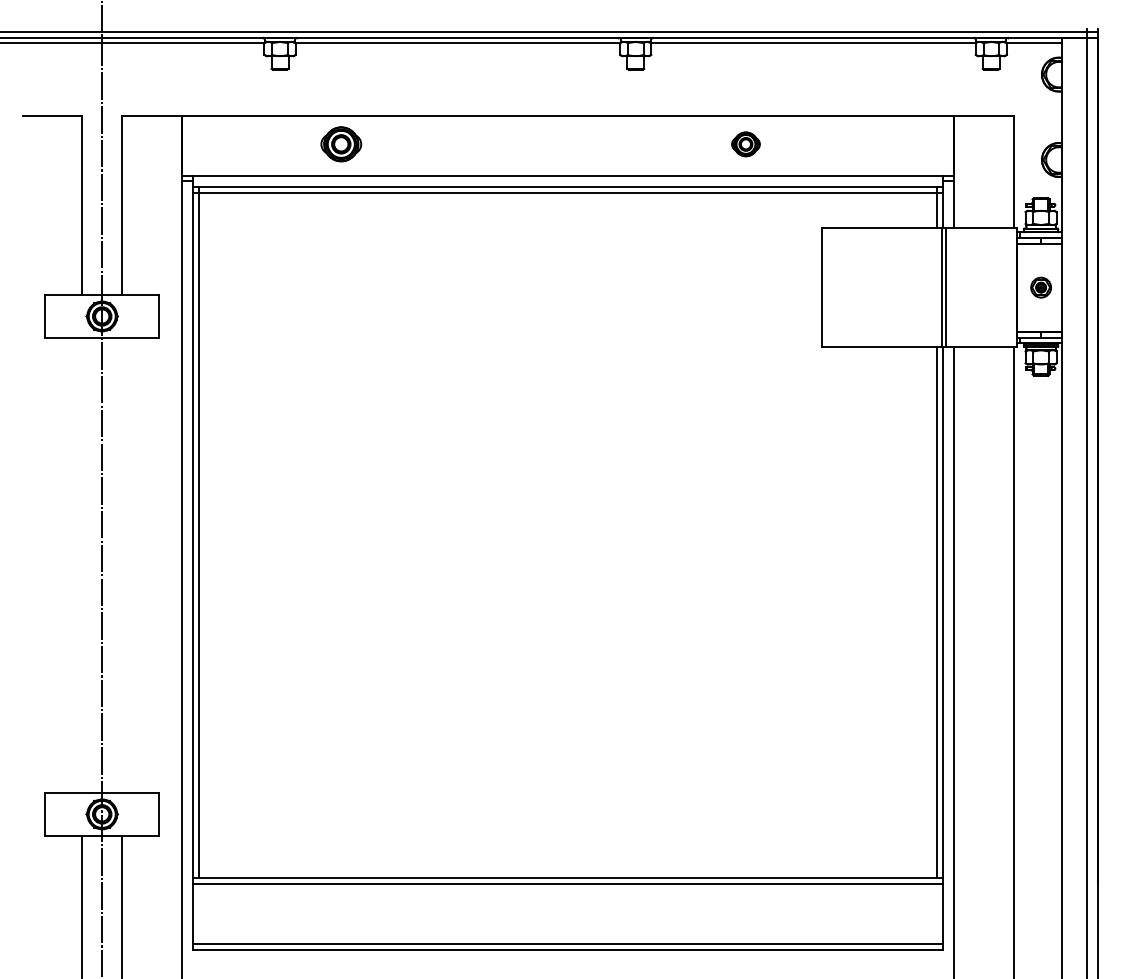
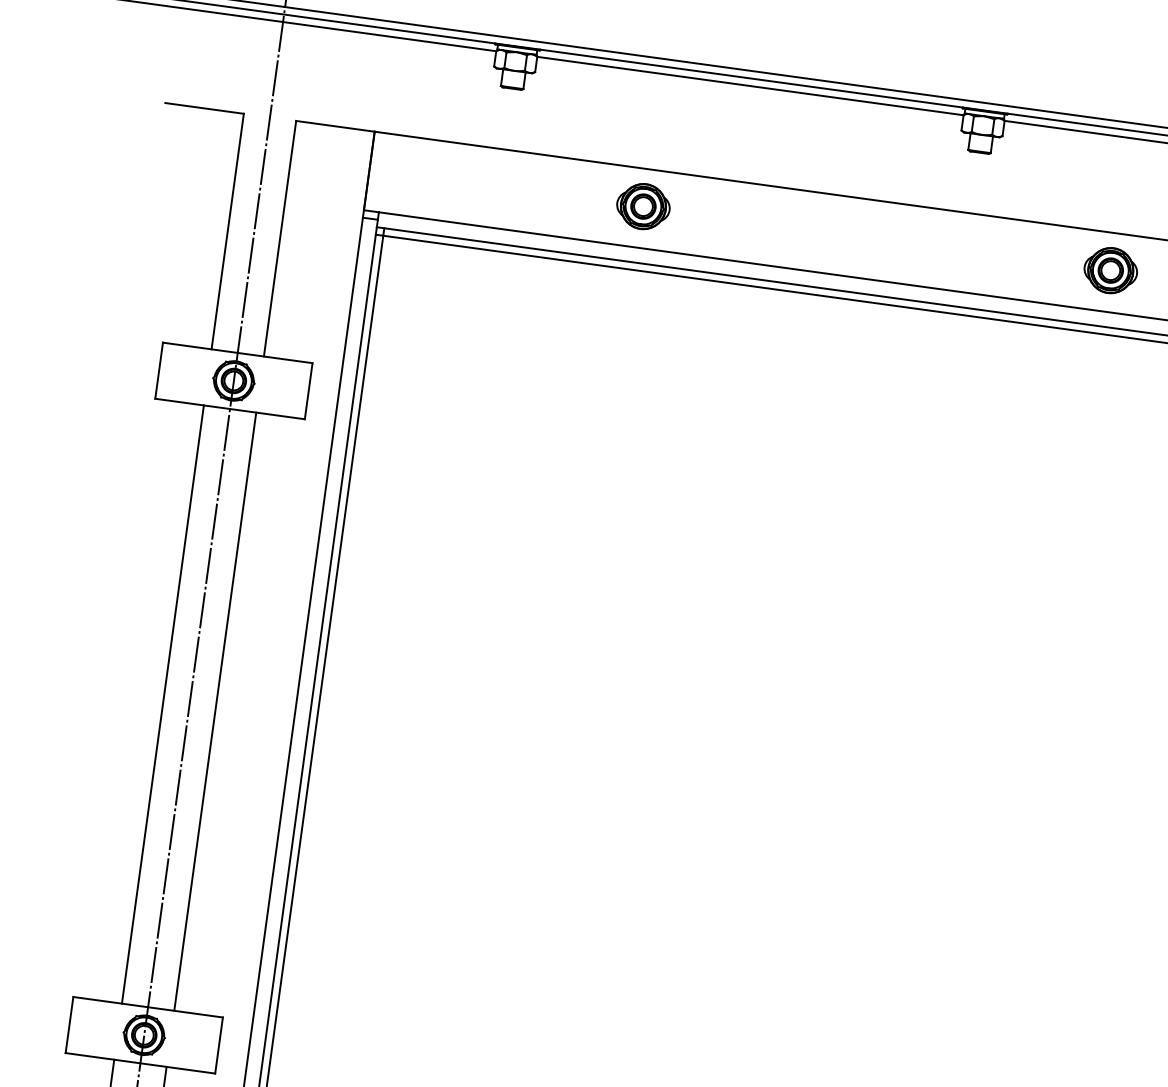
part: (341, 144) -> (643, 206), moved
part: (745, 144) -> (1110, 270), size x1.43
line: (82, 565) -> (163, 704), added
line: (122, 565) -> (215, 711), added

